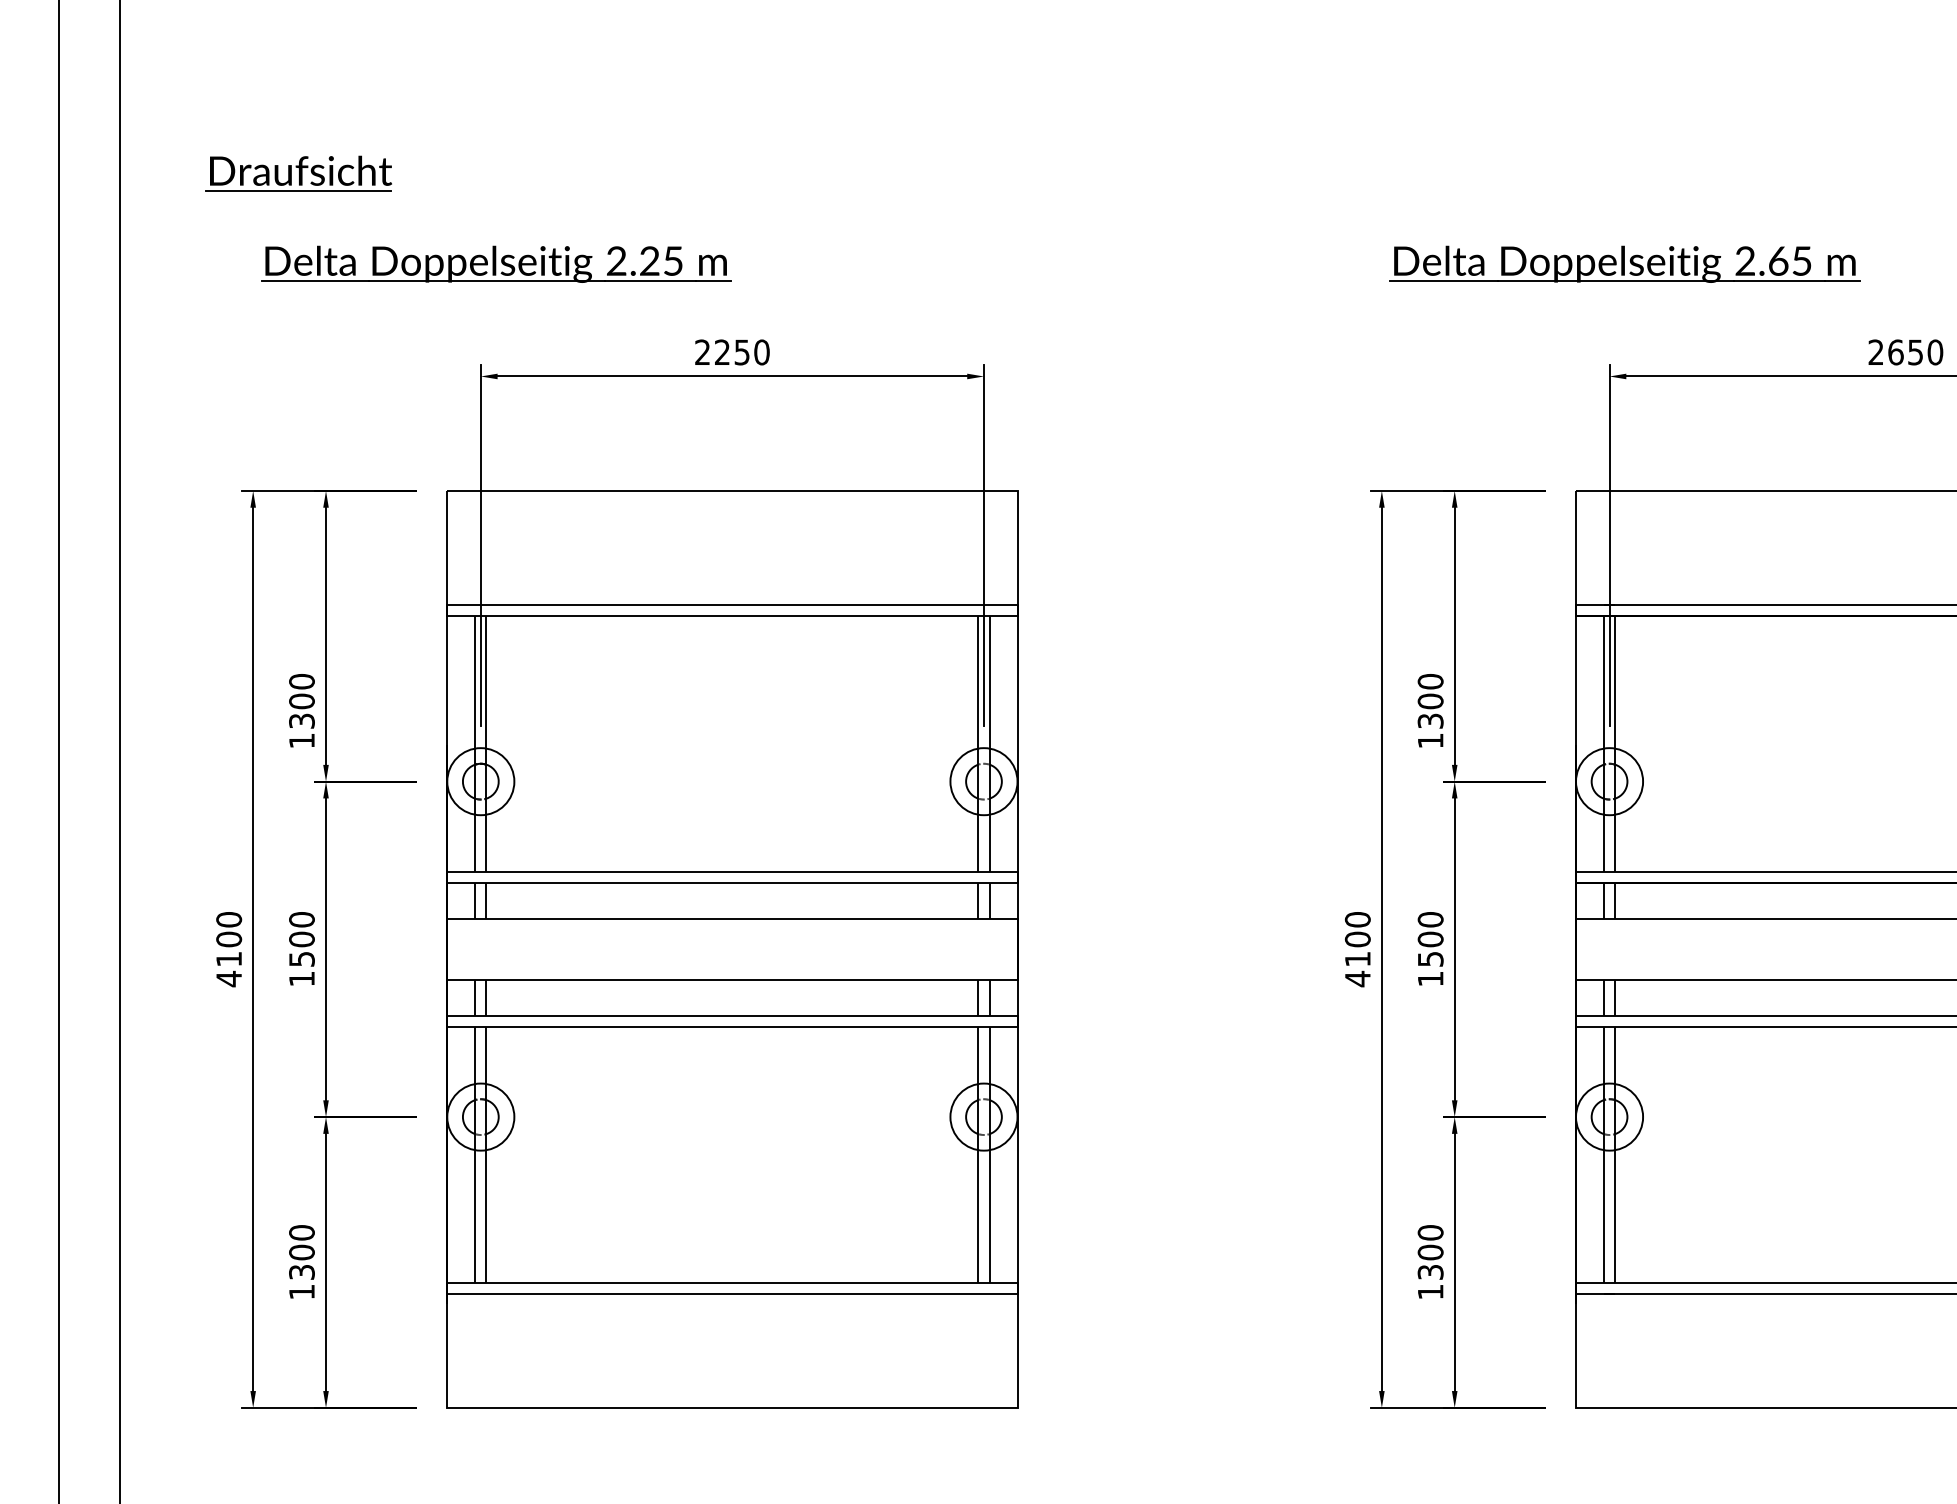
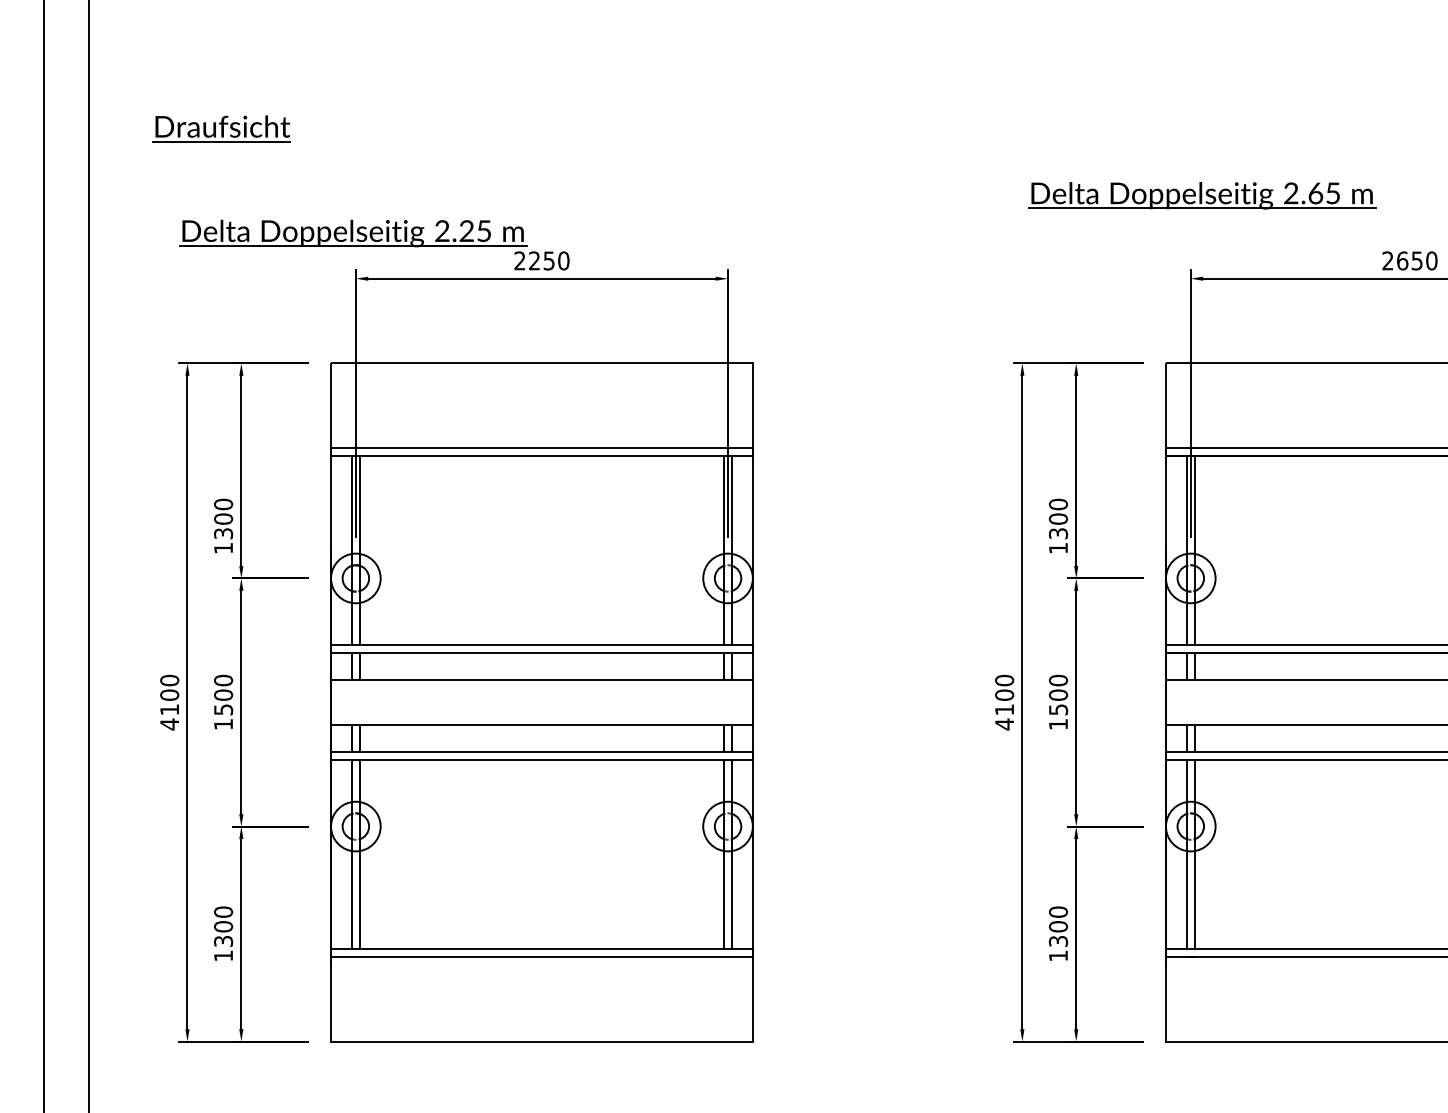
part: (496, 263) -> (353, 232), moved

